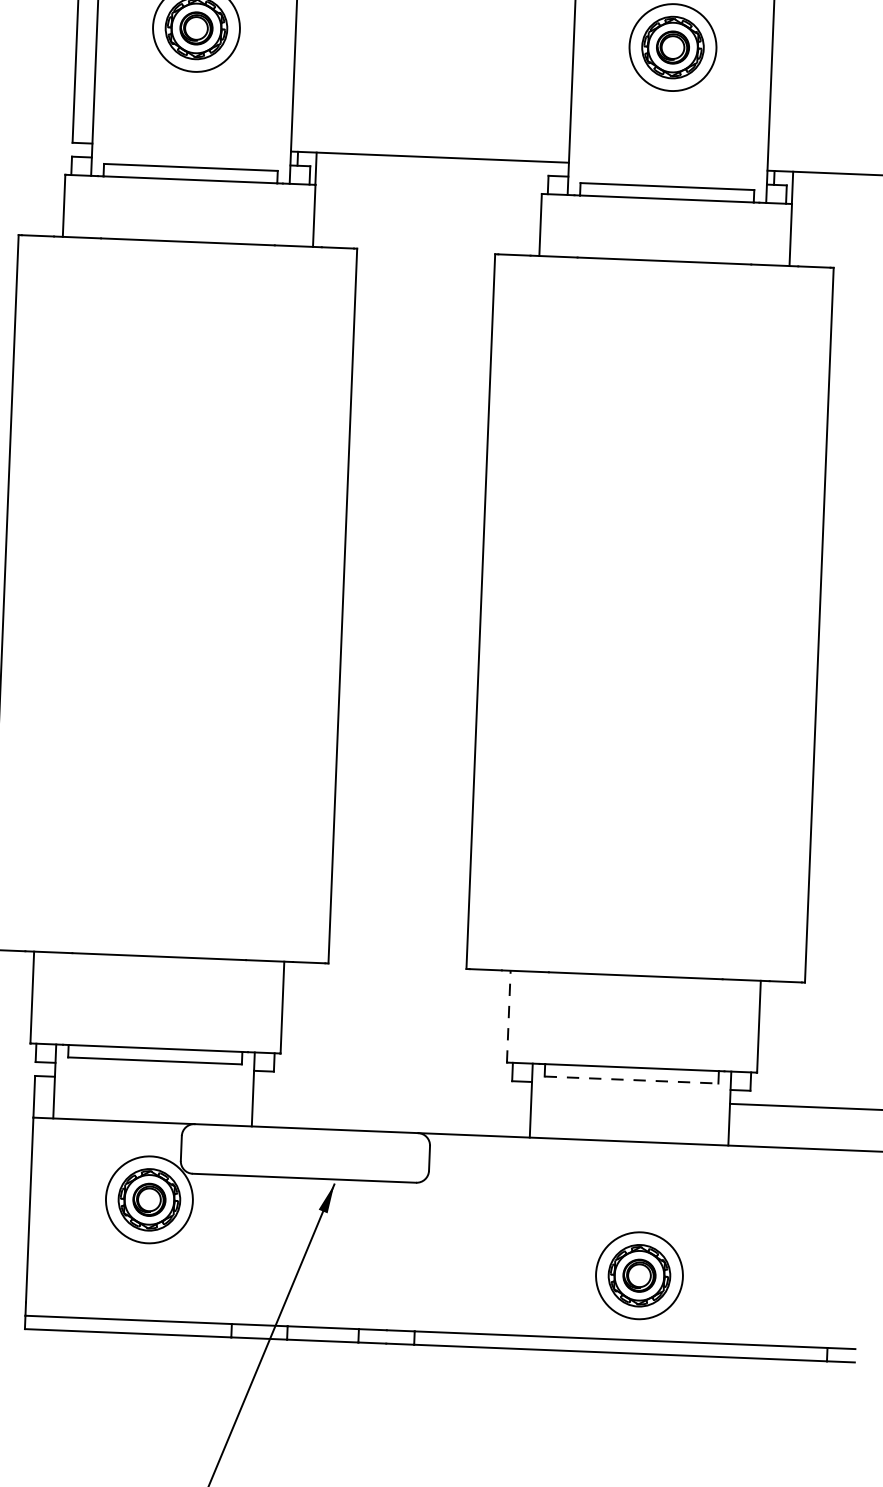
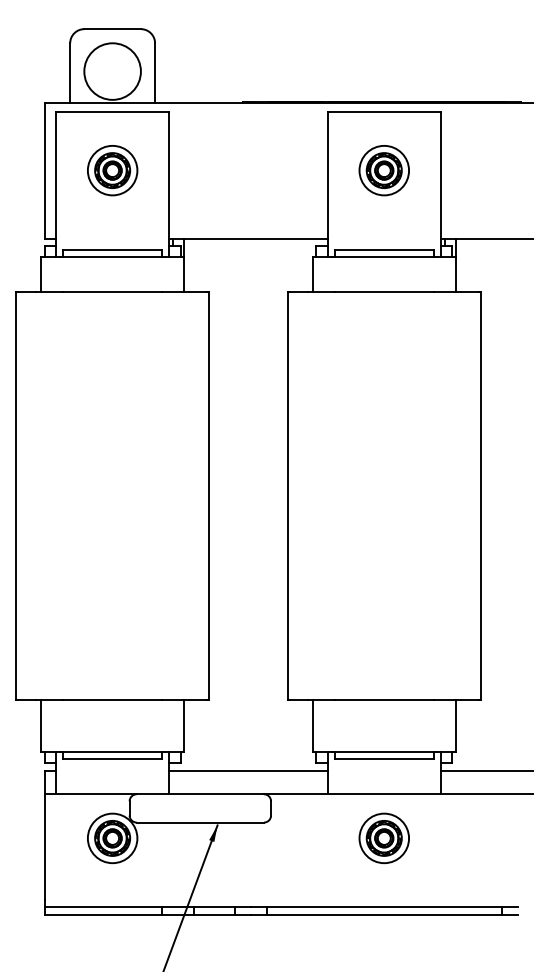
line: (507, 1015) -> (312, 725), dashed -> solid
line: (631, 1080) -> (384, 759), dashed -> solid
line: (392, 1090) -> (248, 770), added
part: (638, 1275) -> (383, 838), moved

